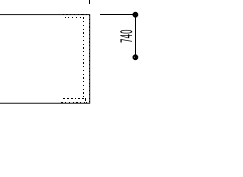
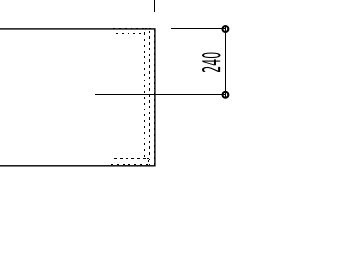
text: (125, 40) -> (210, 68), 740 -> 240

